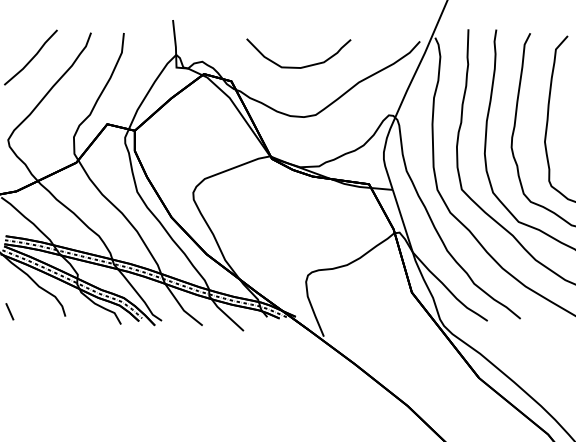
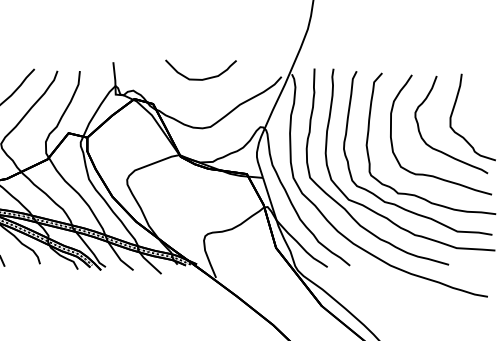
curve: (296, 65) -> (199, 78), moved

